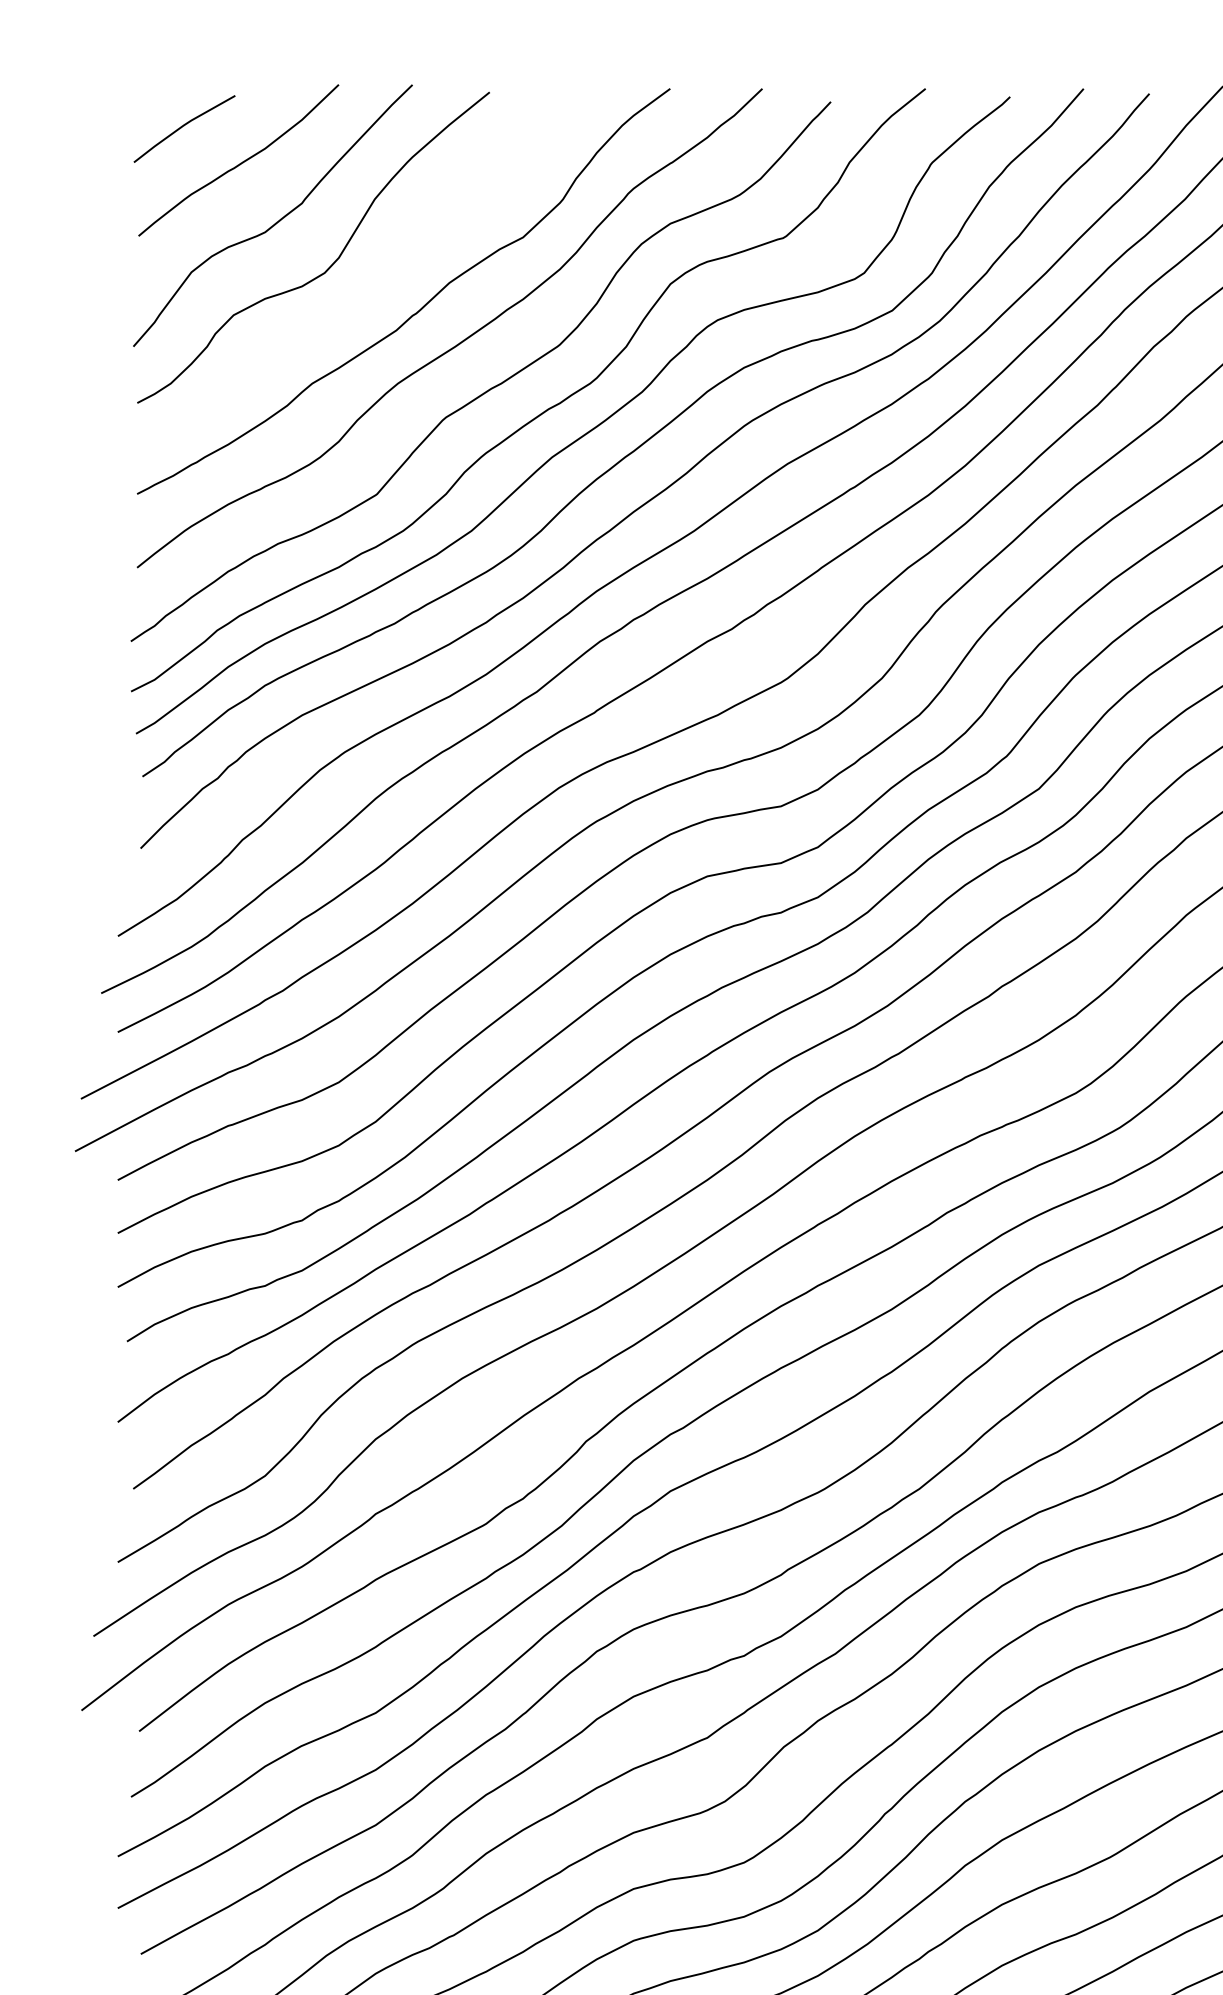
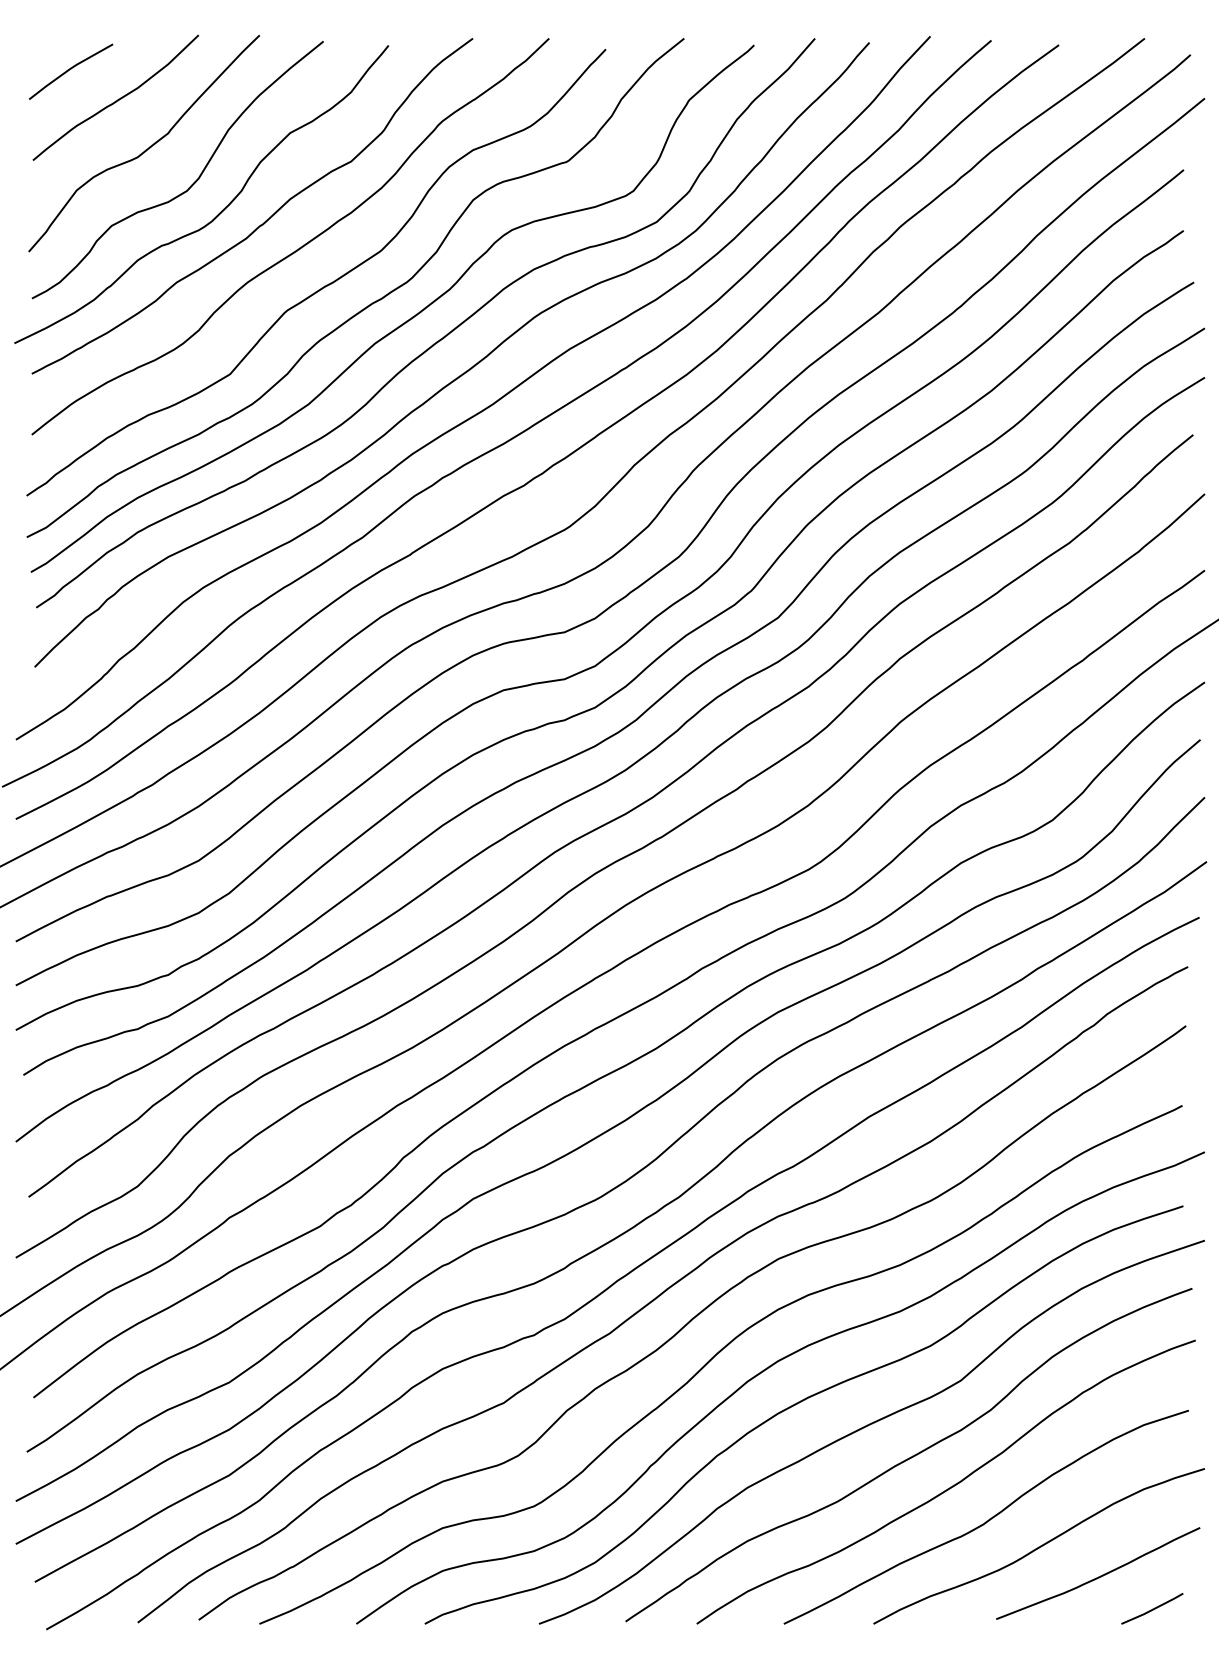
curve: (363, 299) -> (219, 212), added

